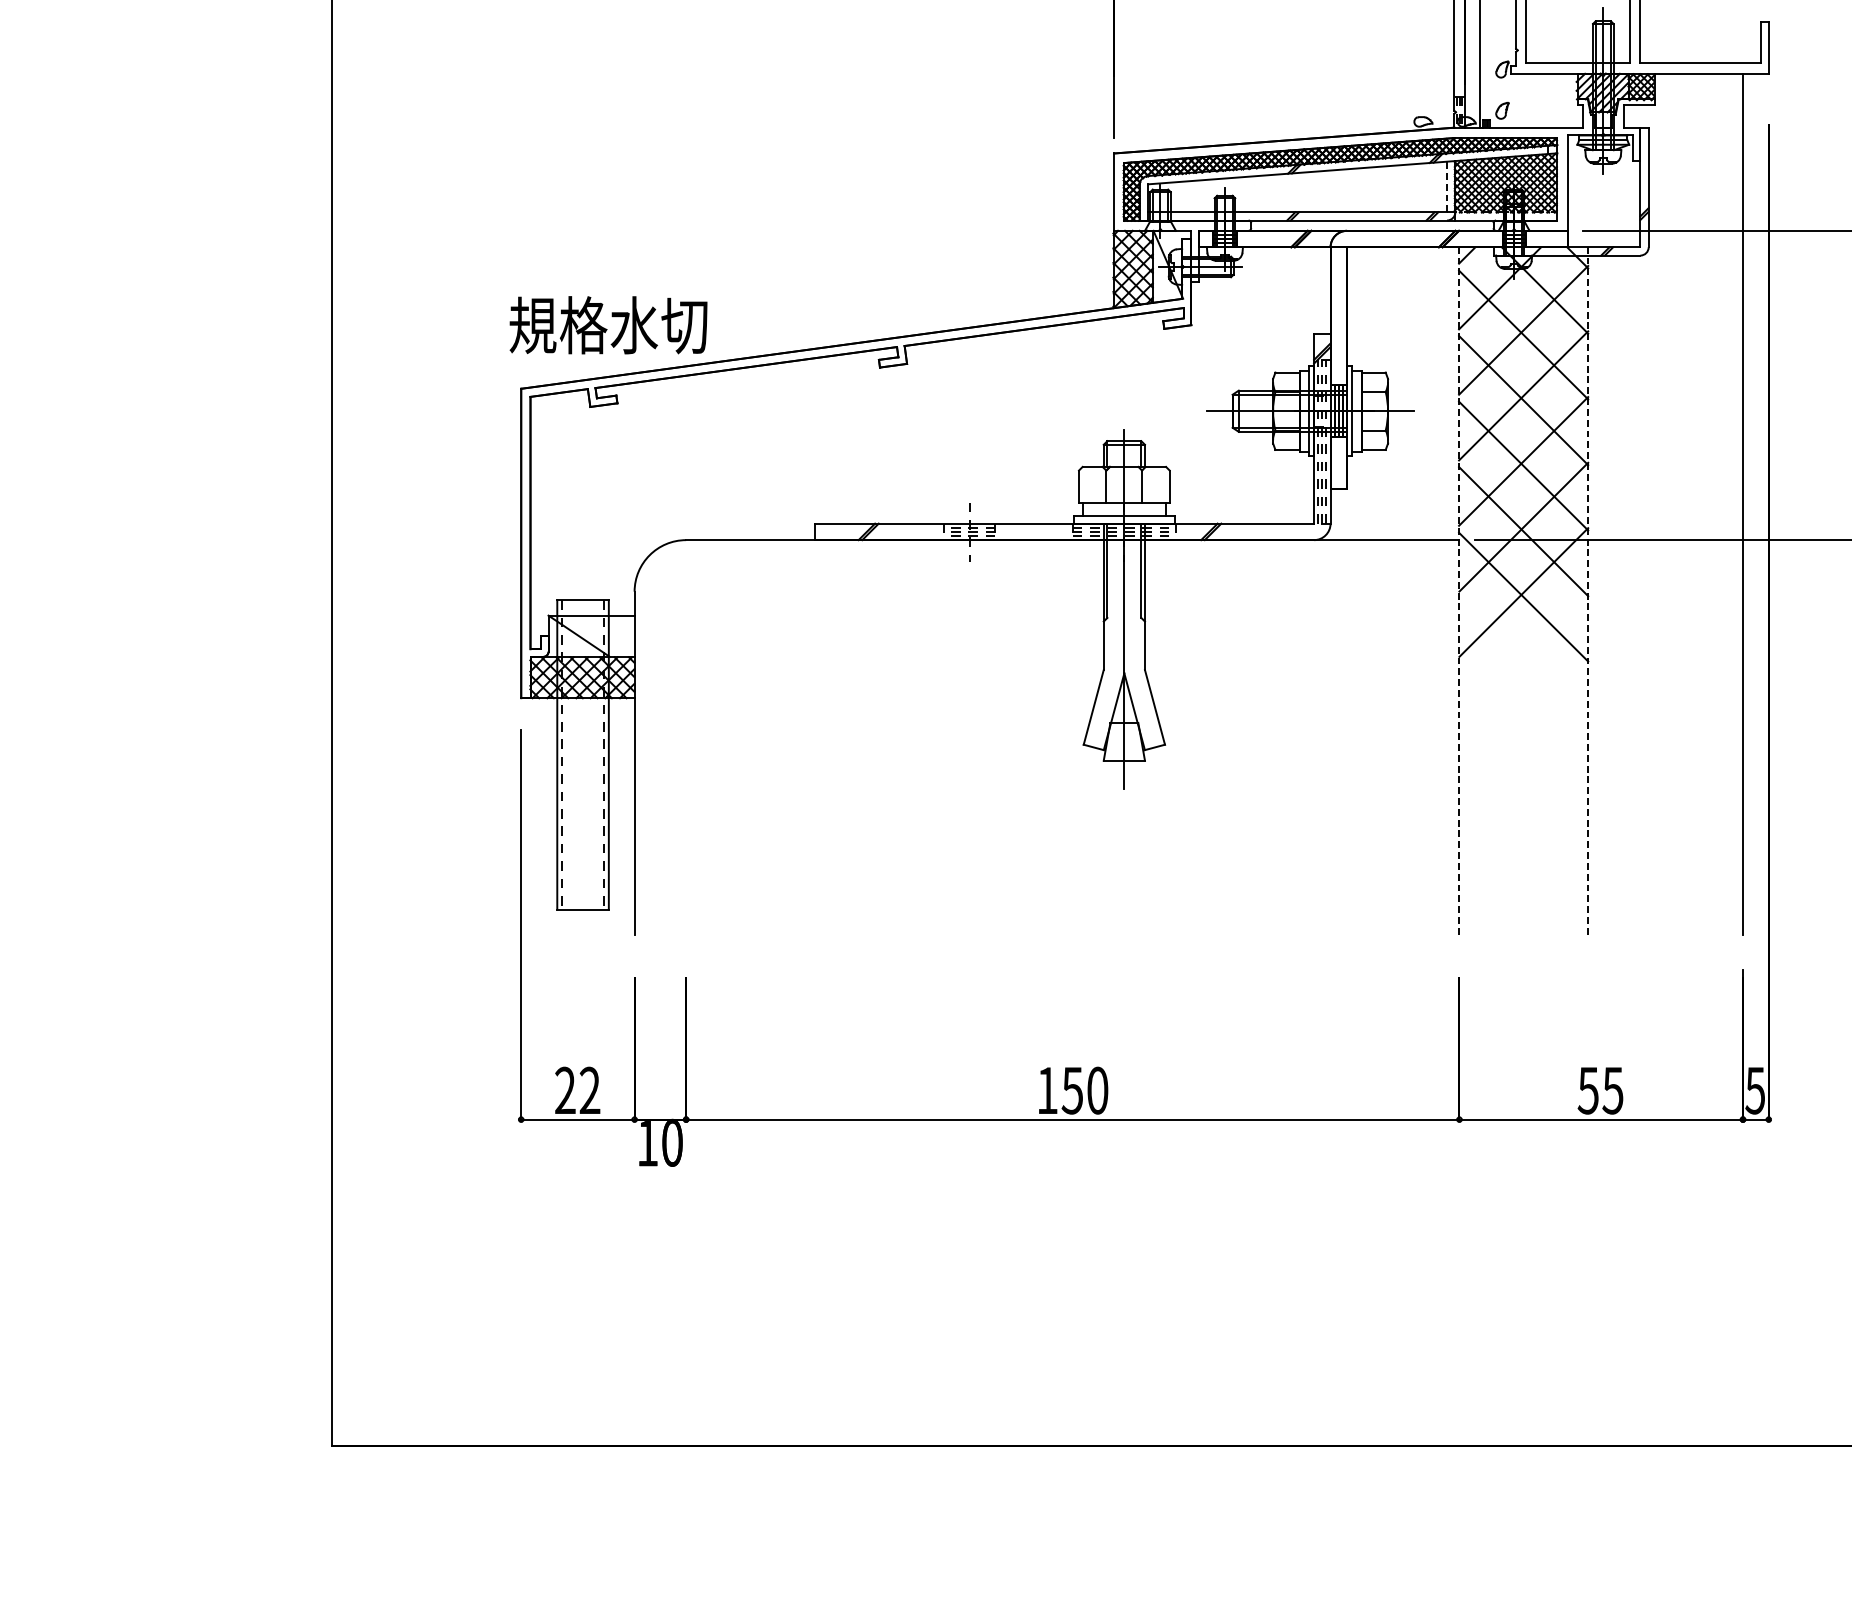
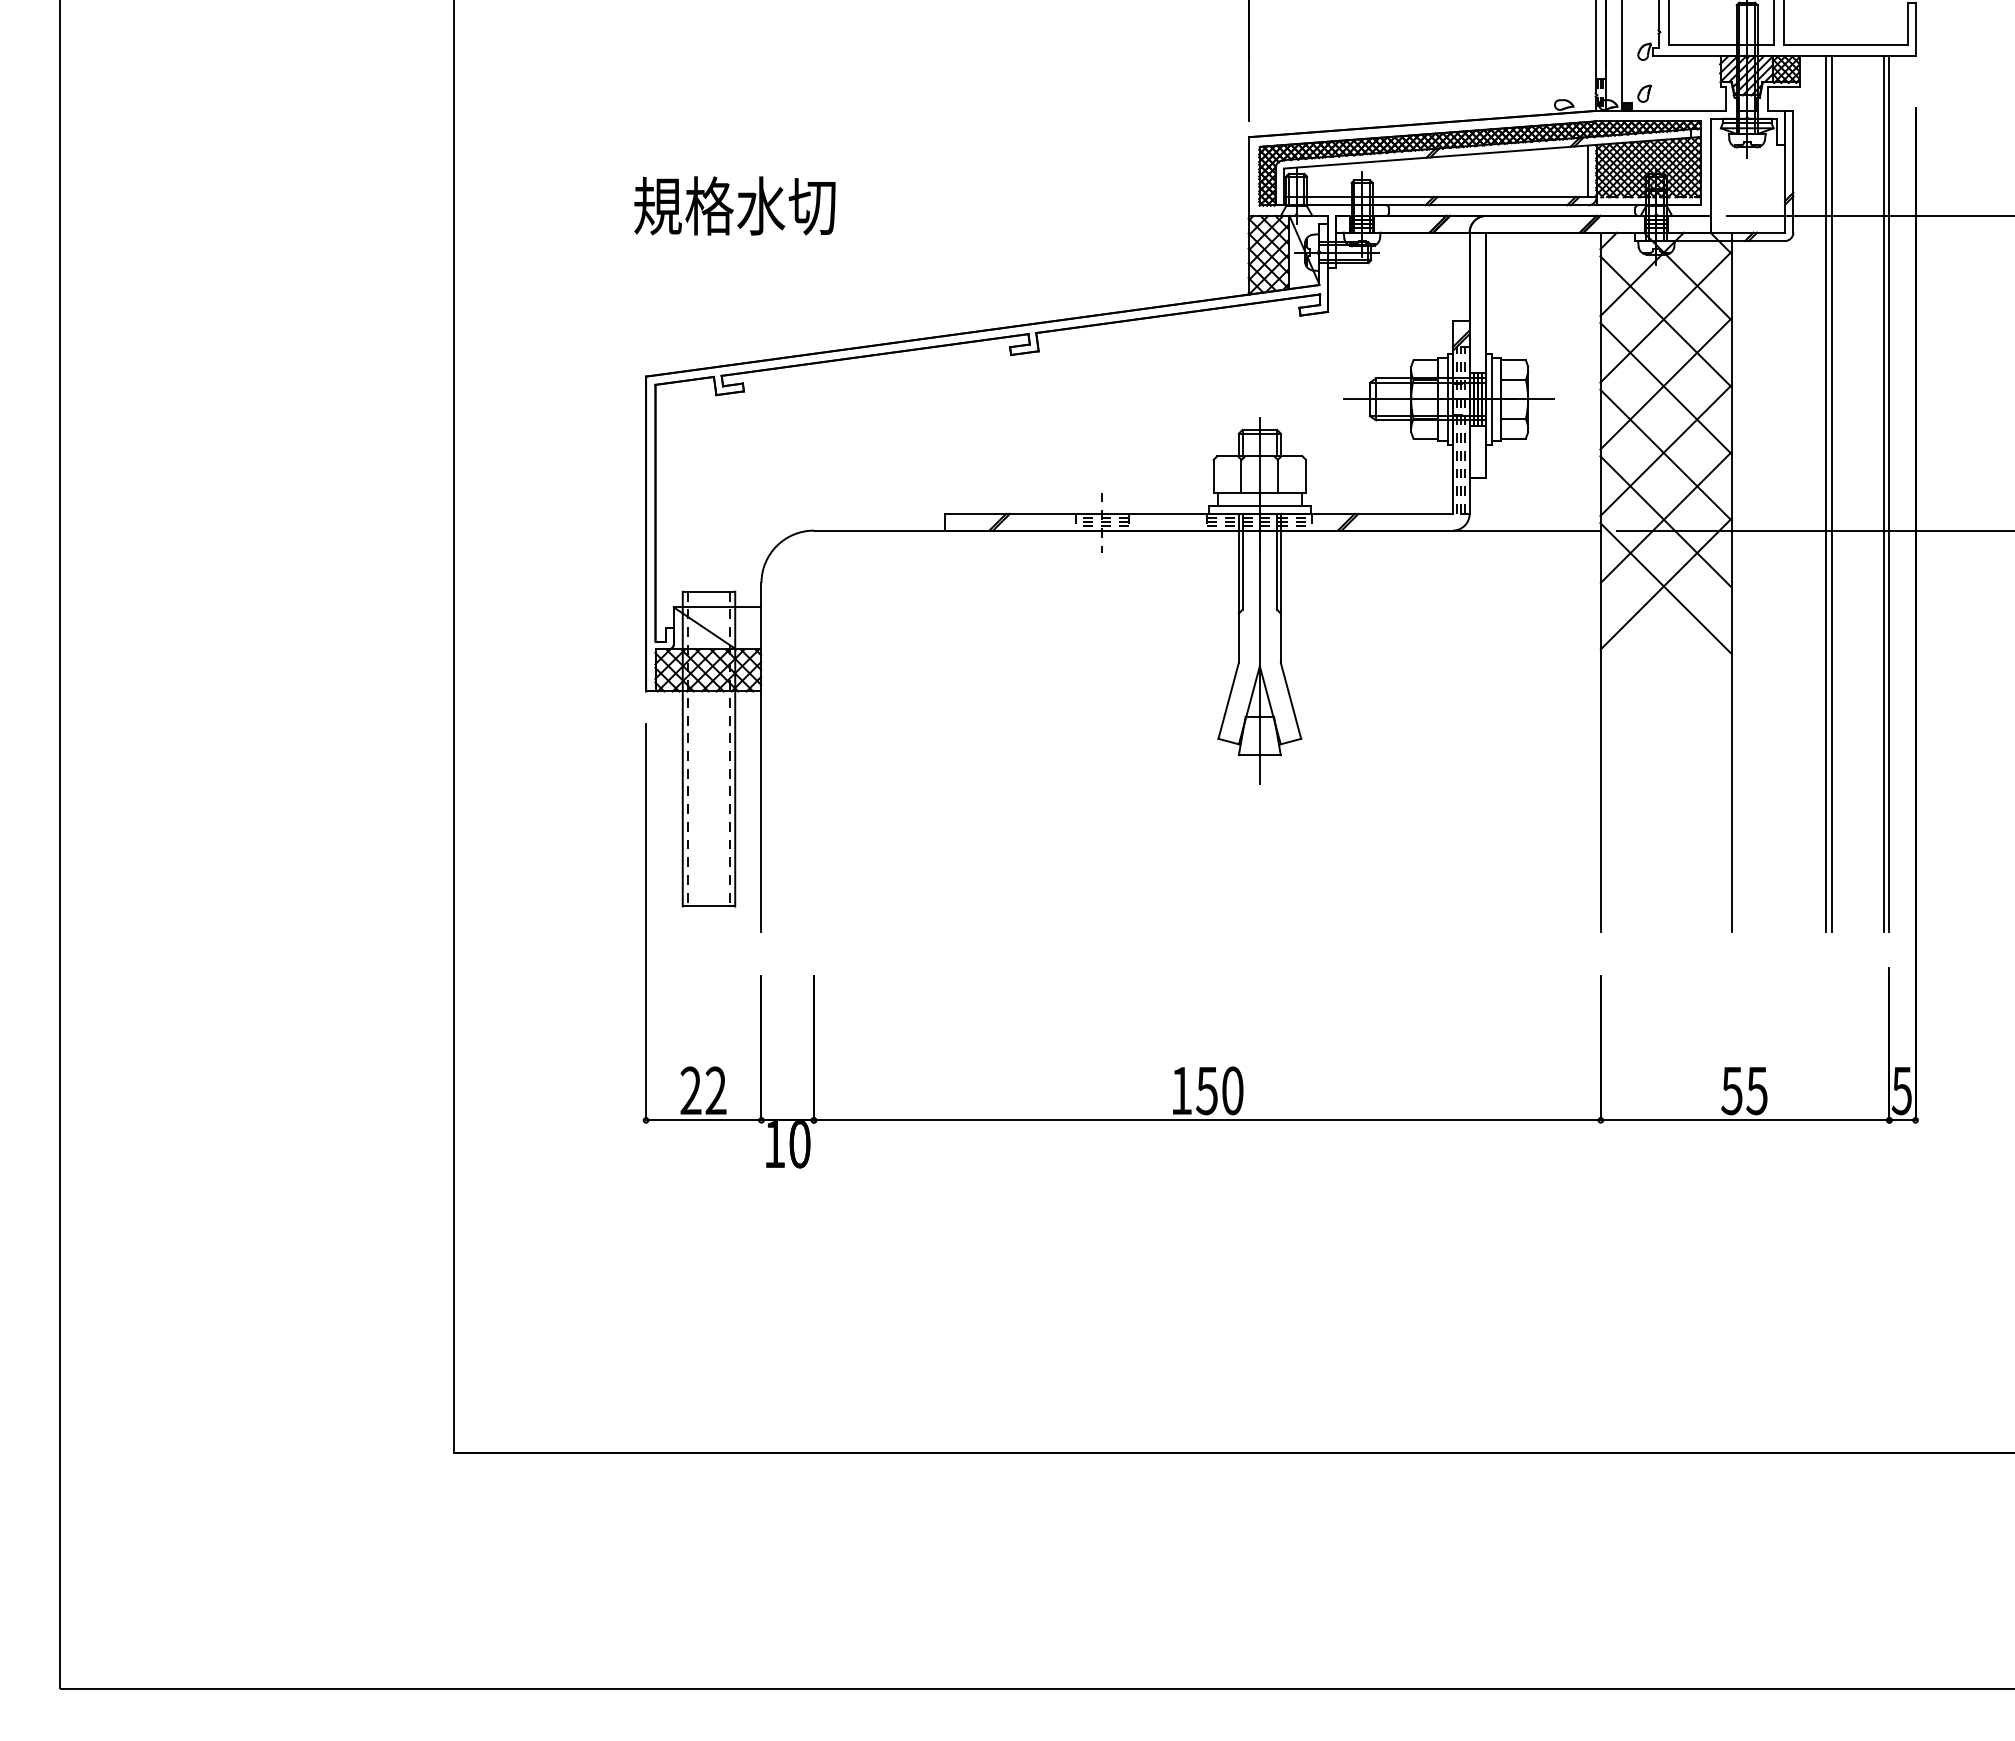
line: (1447, 187) -> (1588, 171), dashed -> solid
text: (608, 324) -> (734, 205), moved
line: (1681, 503) -> (1826, 493), added
line: (1686, 503) -> (1831, 493), added
line: (1738, 503) -> (1884, 493), added
line: (1459, 591) -> (1600, 582), dashed -> solid
line: (1587, 591) -> (1731, 582), dashed -> solid

